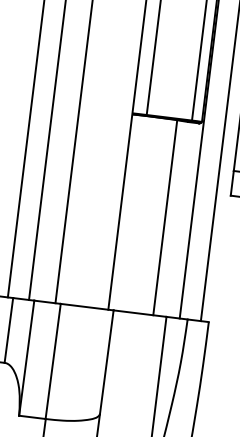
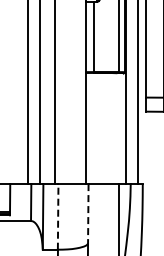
line: (165, 217) -> (111, 128), removed
line: (53, 360) -> (58, 216), solid -> dashed
line: (107, 362) -> (88, 213), solid -> dashed

